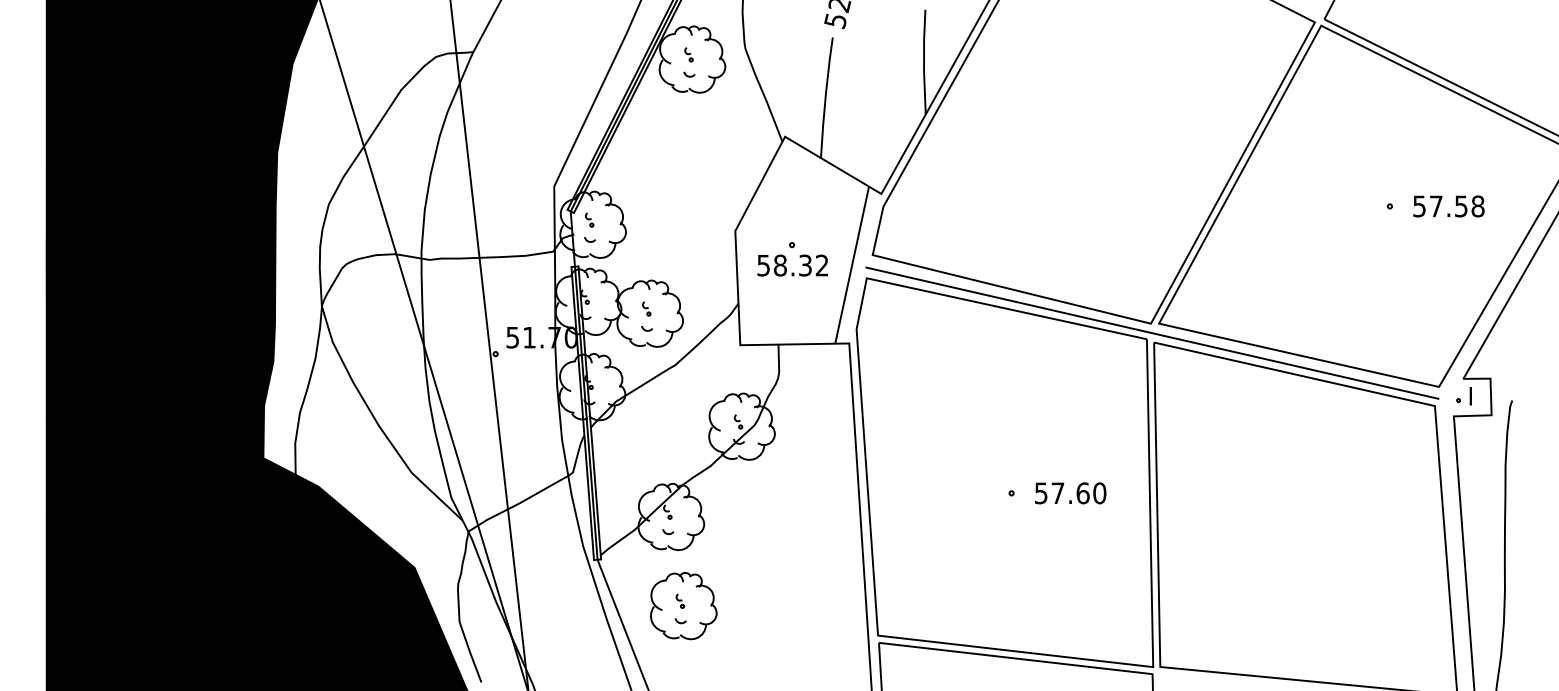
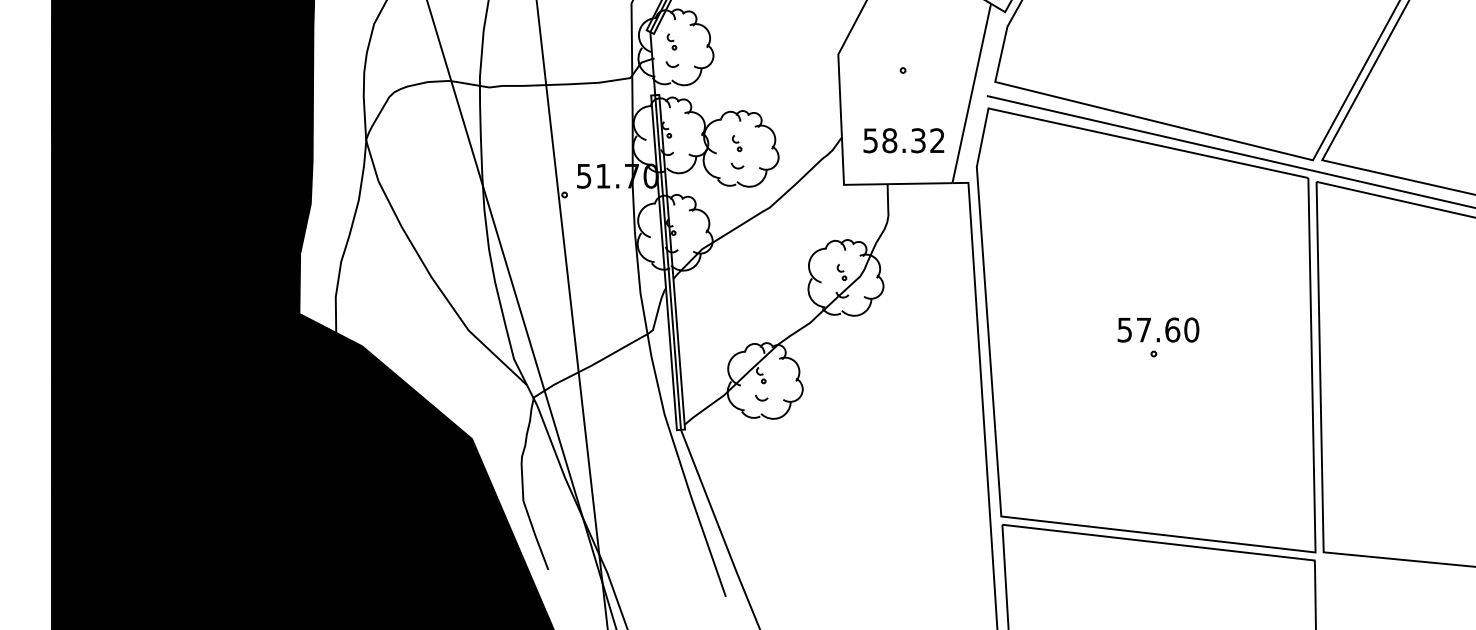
text: (792, 265) -> (903, 140), moved
text: (1070, 493) -> (1158, 330), moved
part: (683, 606) -> (779, 483), removed

